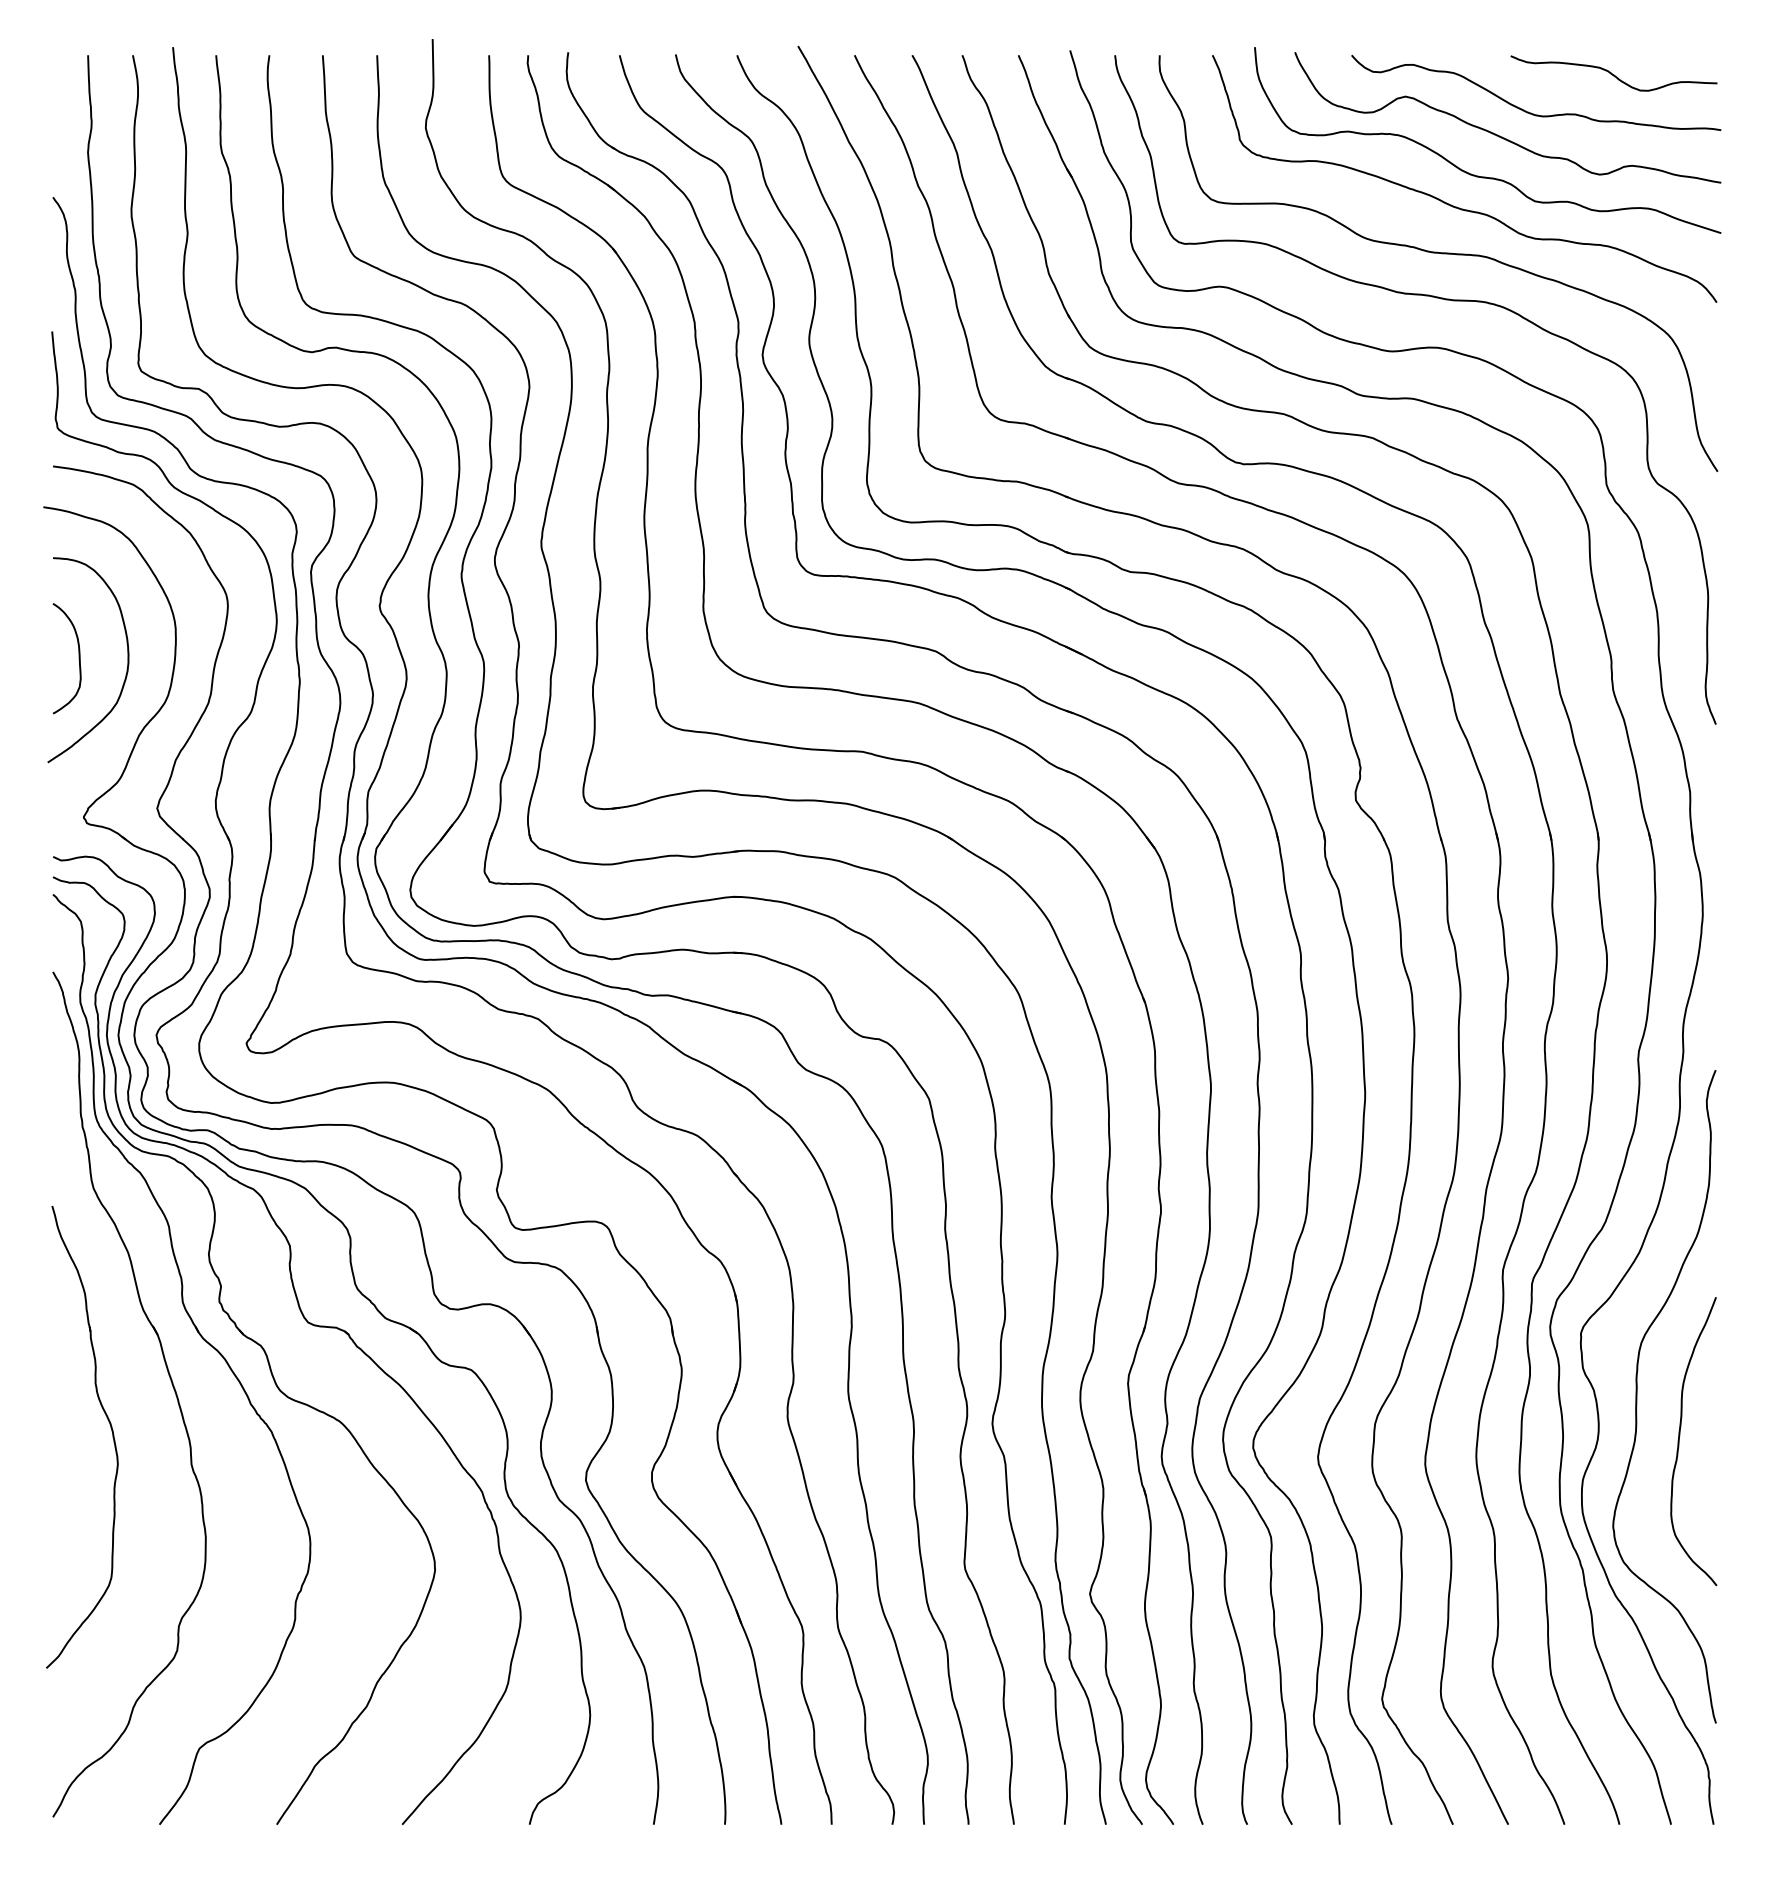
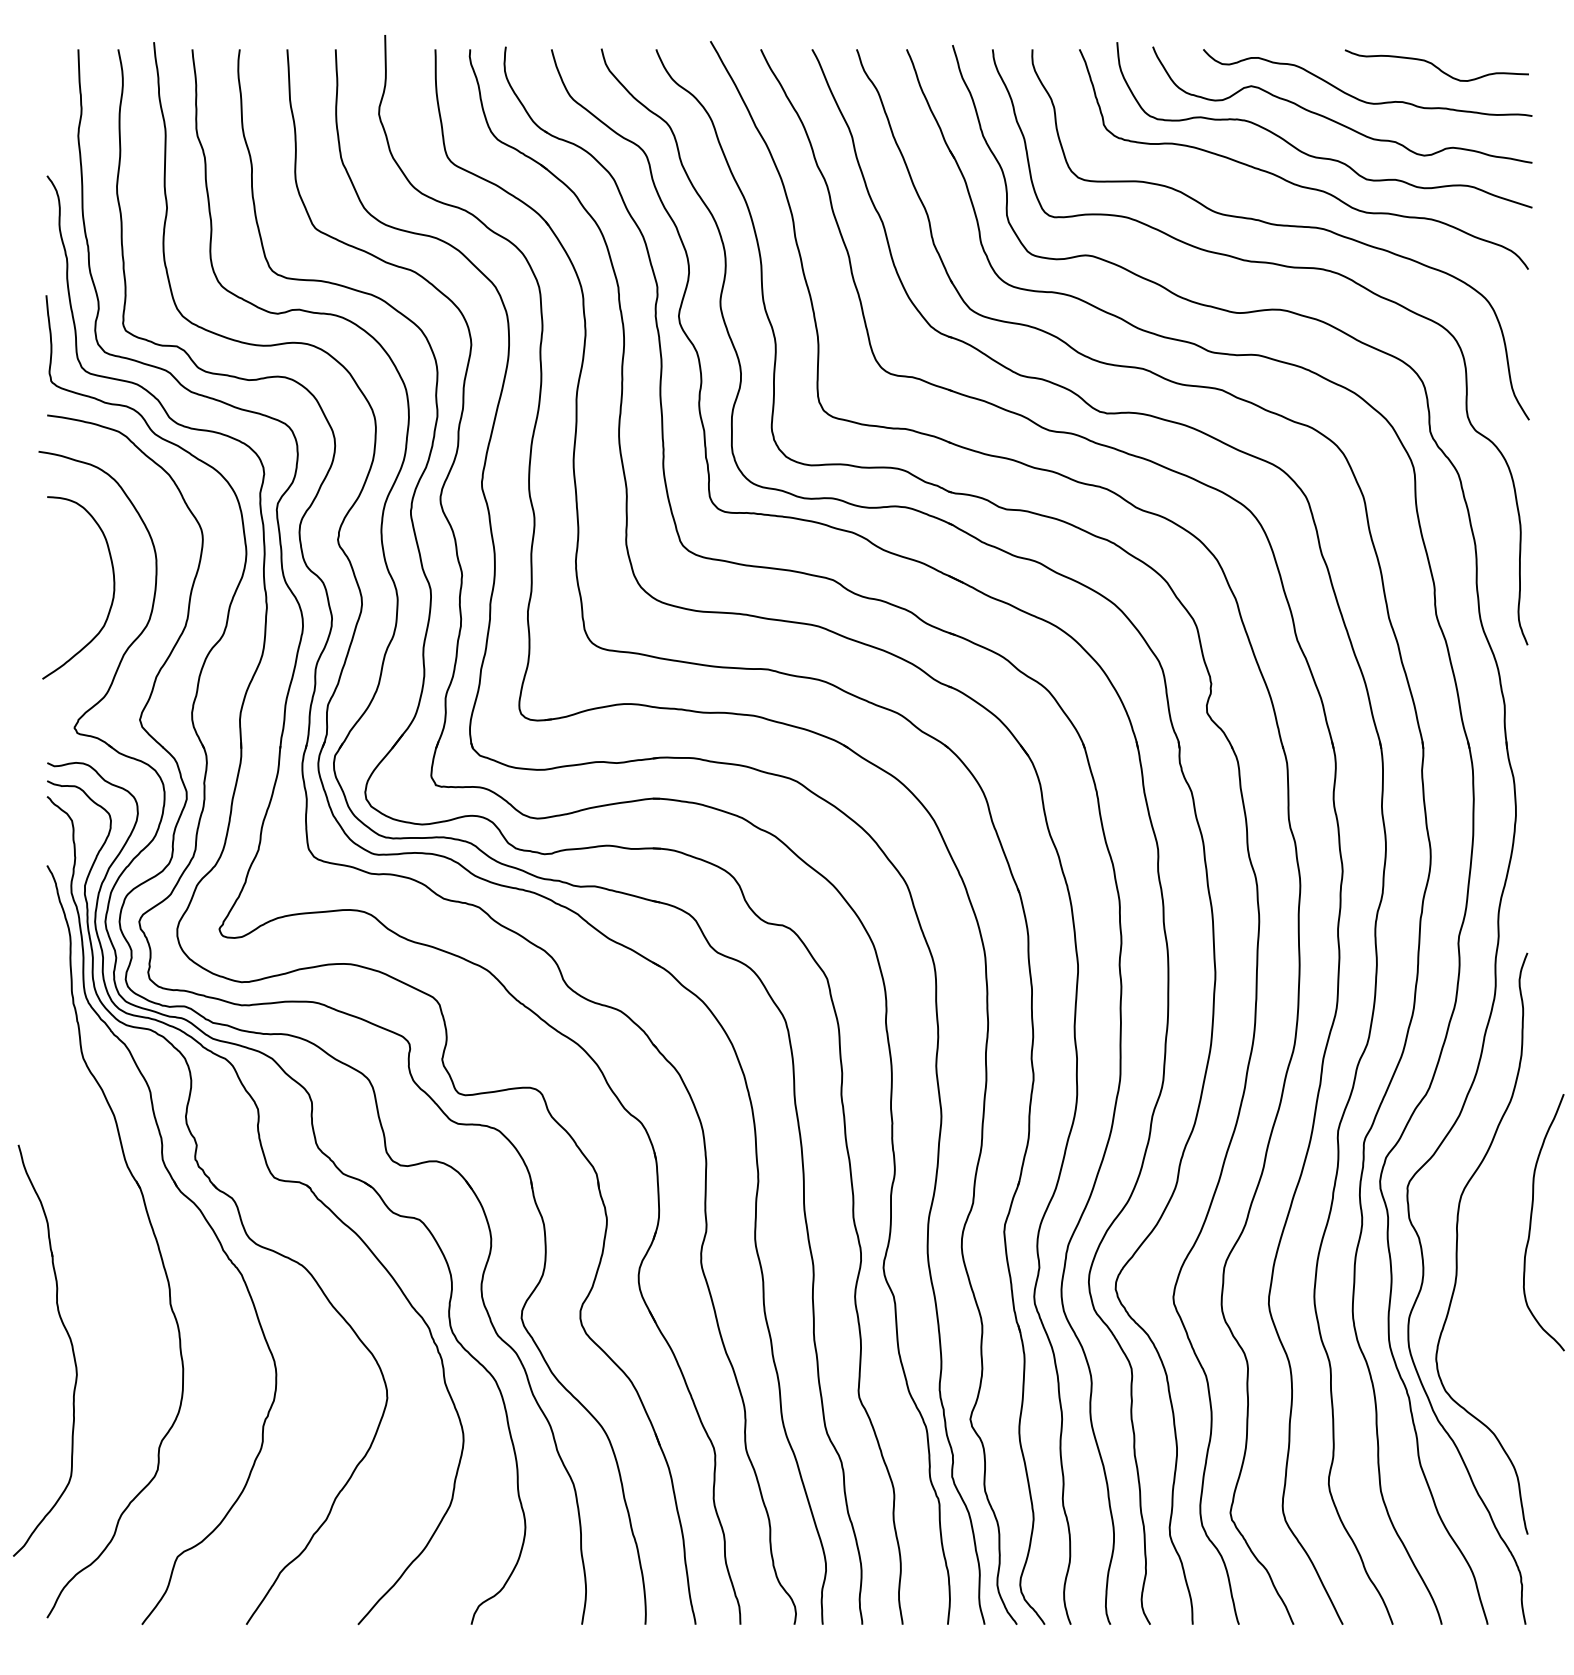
curve: (78, 654) -> (69, 582), removed
part: (110, 1429) -> (70, 1343), moved
curve: (1679, 1441) -> (1531, 1222), moved

